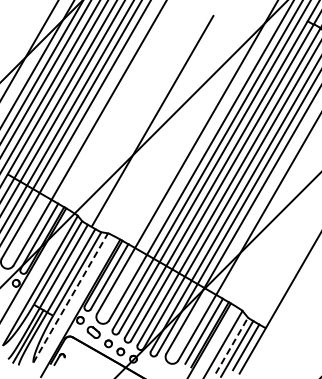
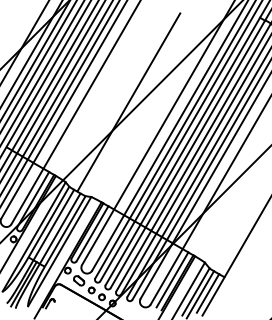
line: (70, 297) -> (59, 251), dashed -> solid
line: (232, 345) -> (196, 291), dashed -> solid

